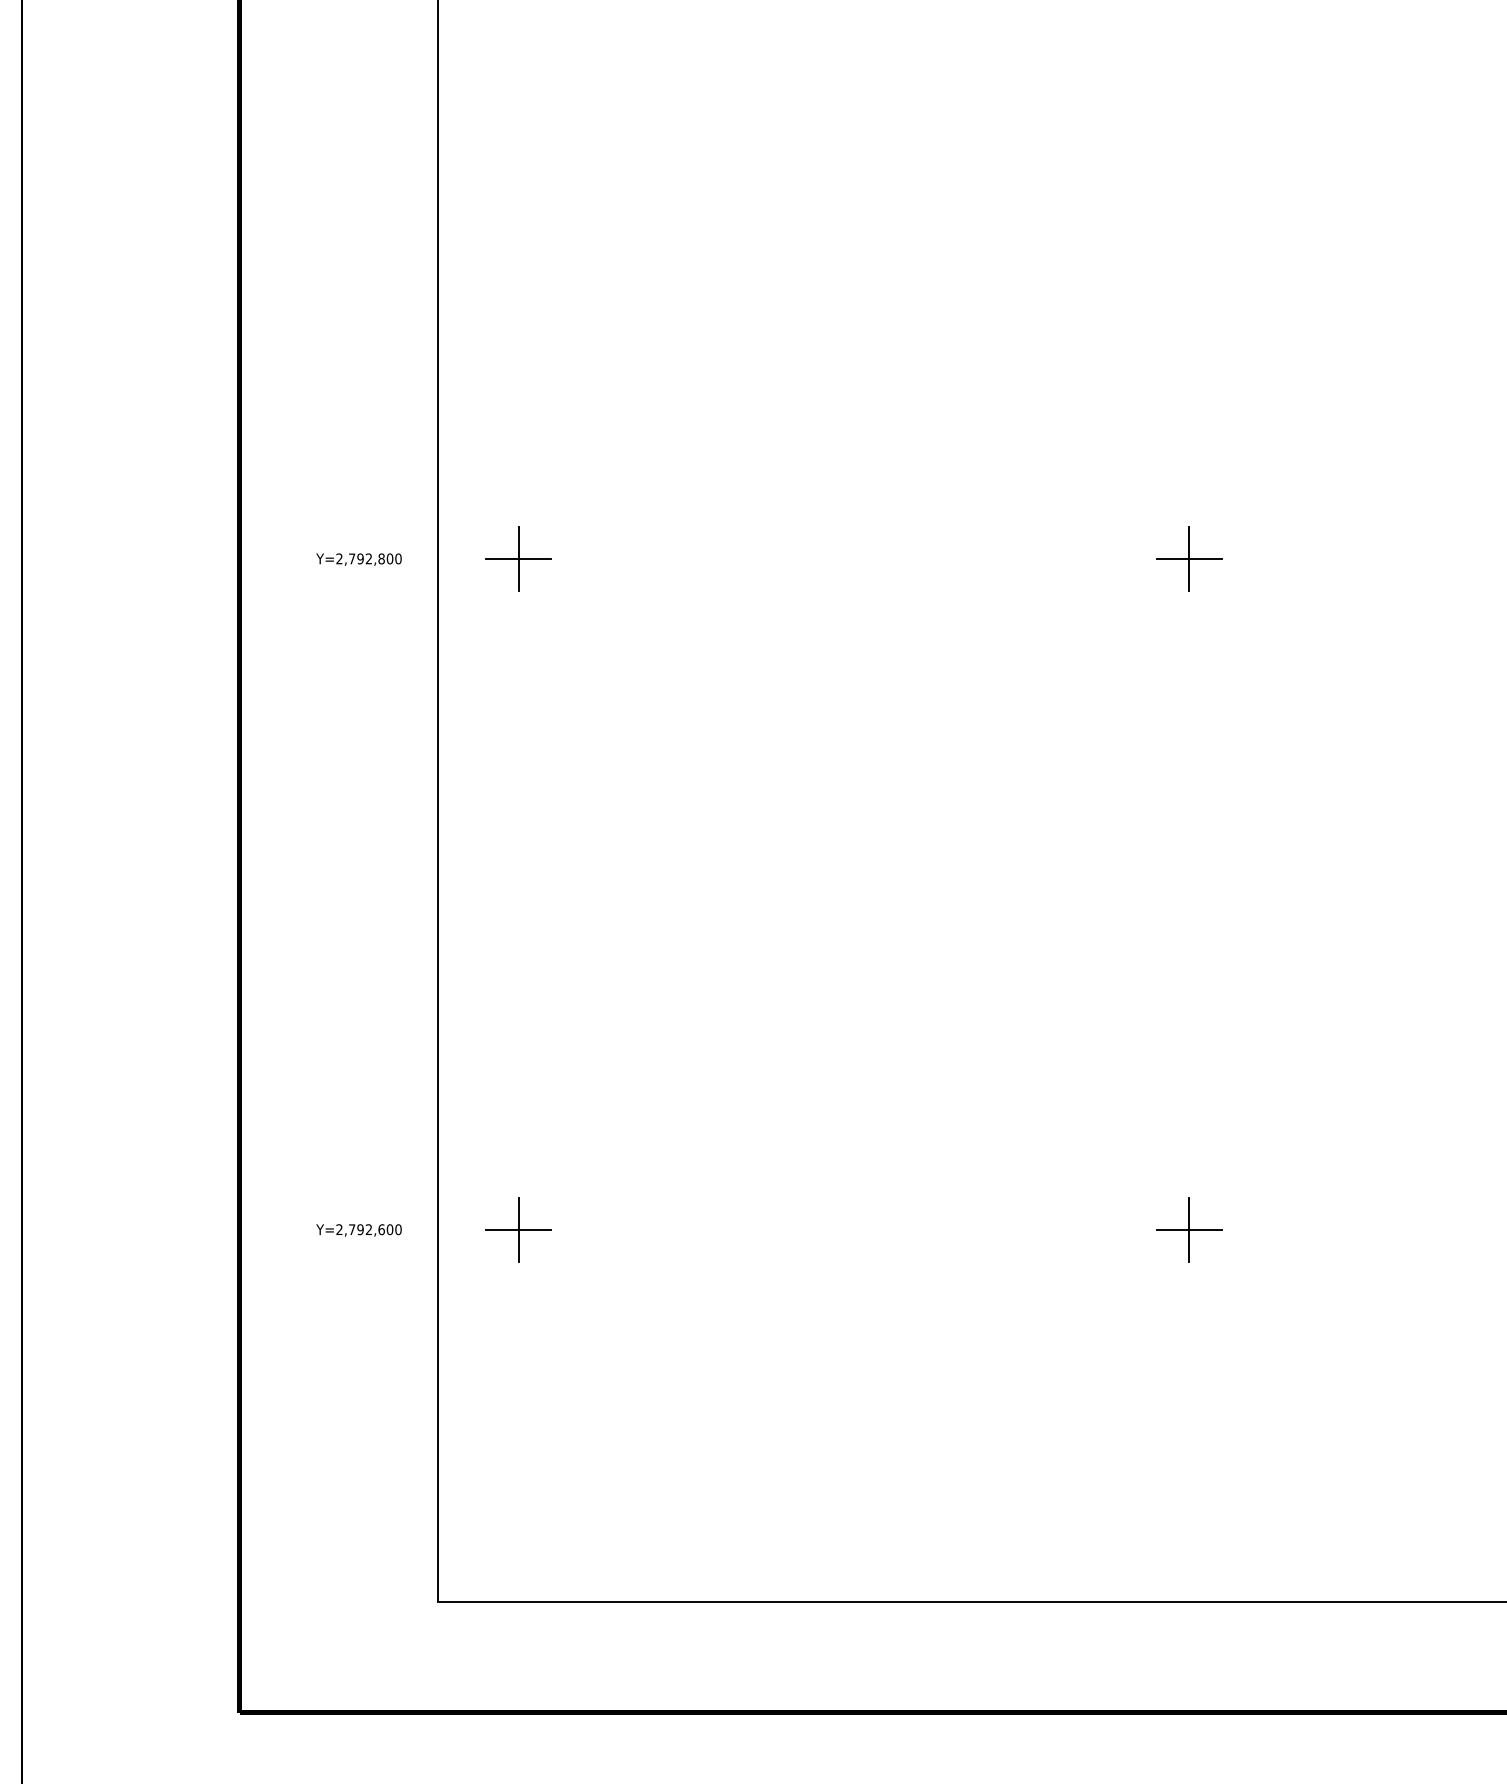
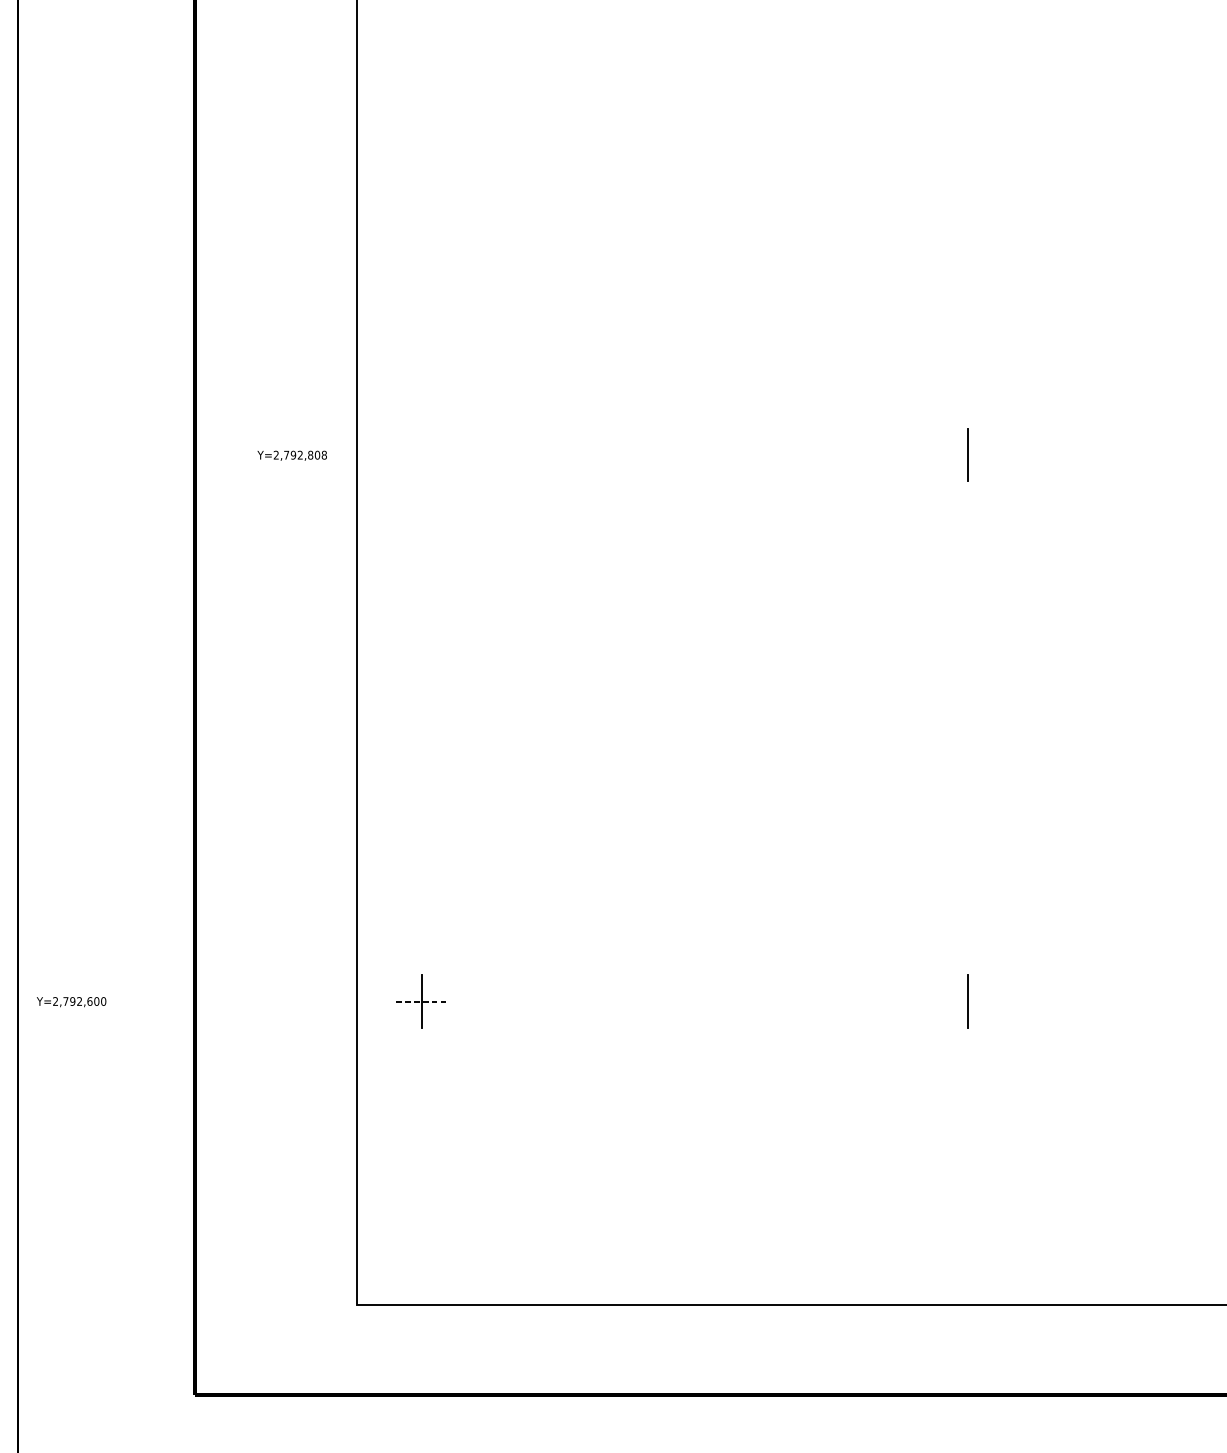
part: (518, 558) -> (422, 454), removed
line: (1189, 558) -> (968, 454), removed
text: (398, 559) -> (324, 455), Y=2,792,800 -> Y=2,792,808
line: (519, 1229) -> (422, 1001), solid -> dashed
line: (1189, 1229) -> (968, 1001), removed
text: (358, 1230) -> (71, 1002), moved

